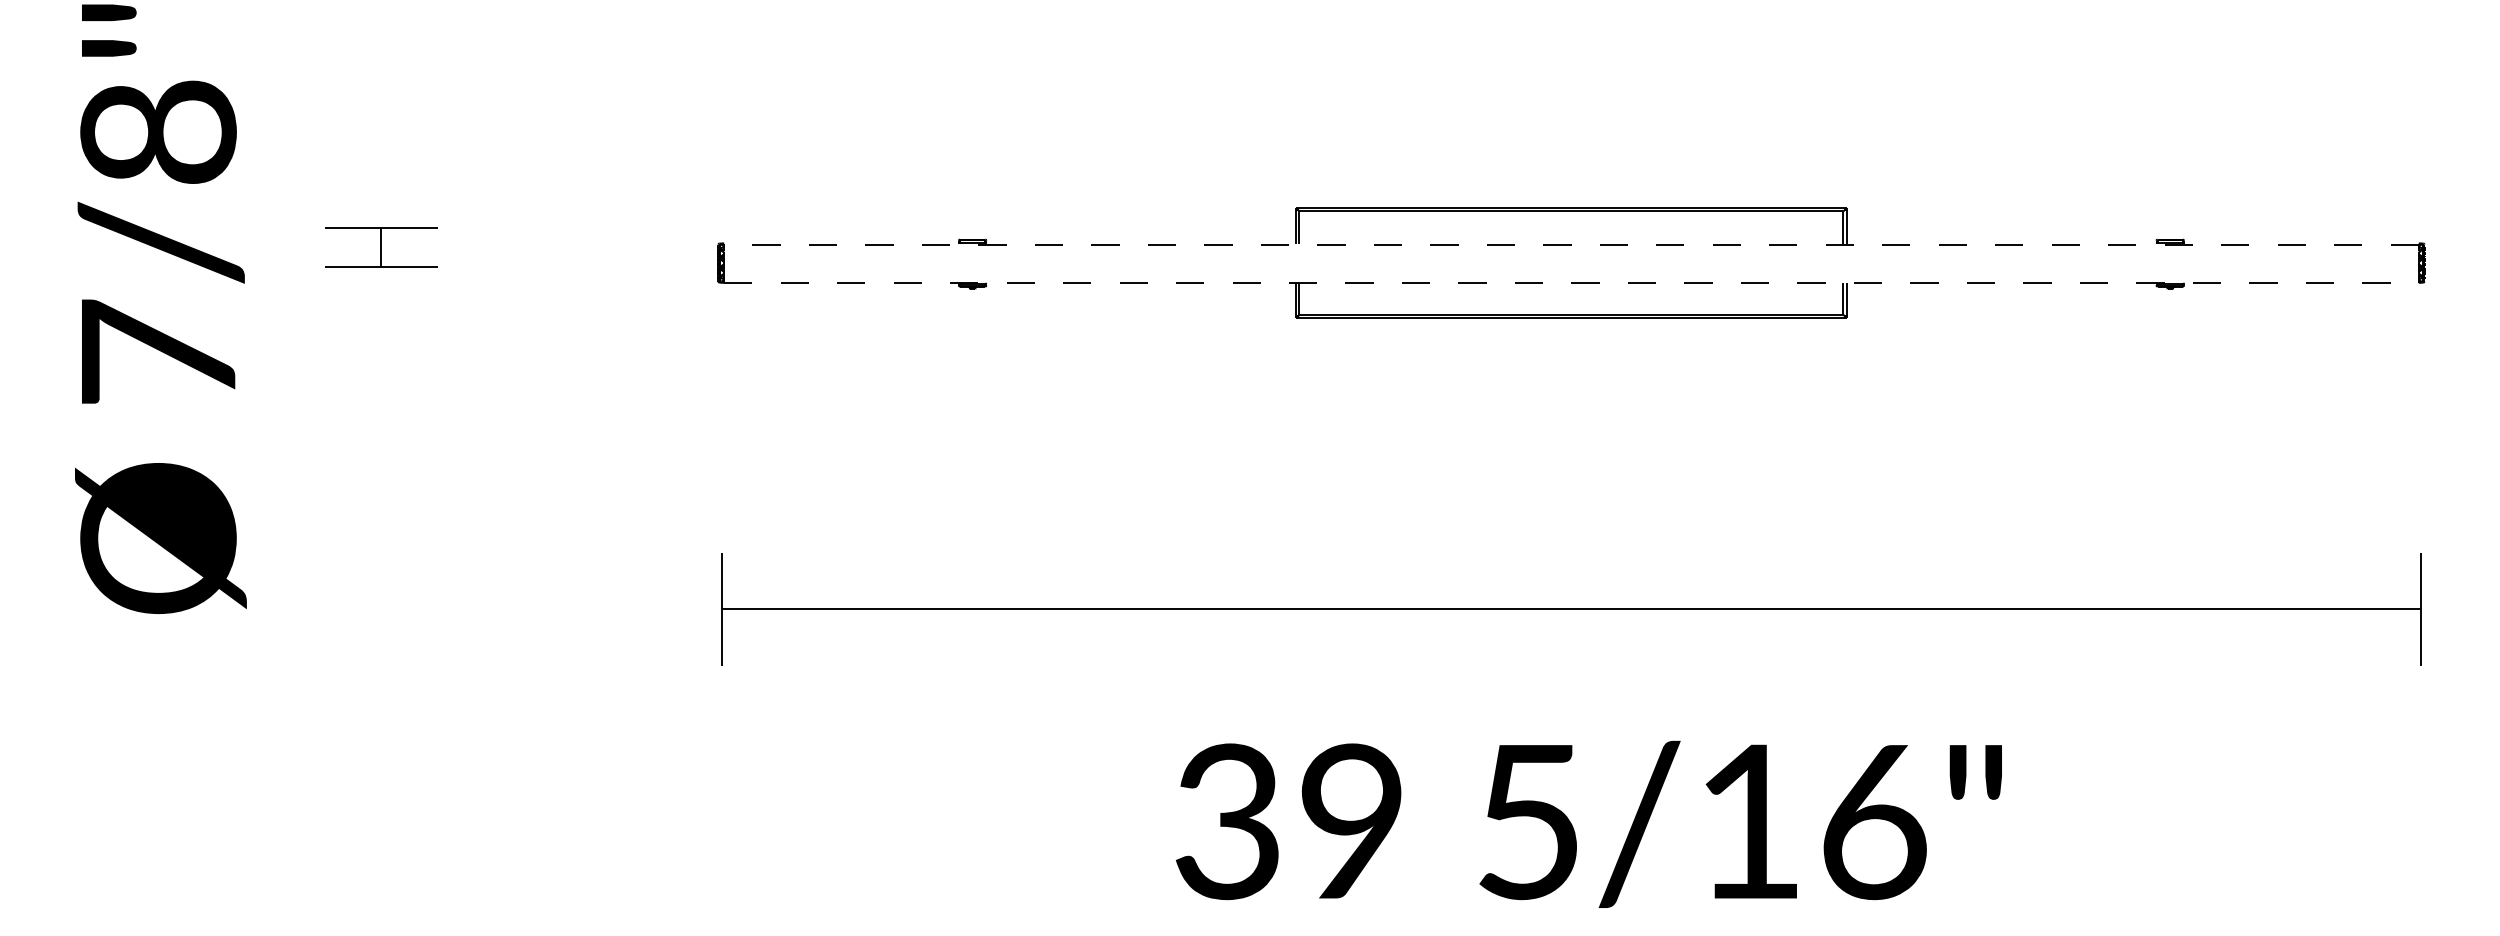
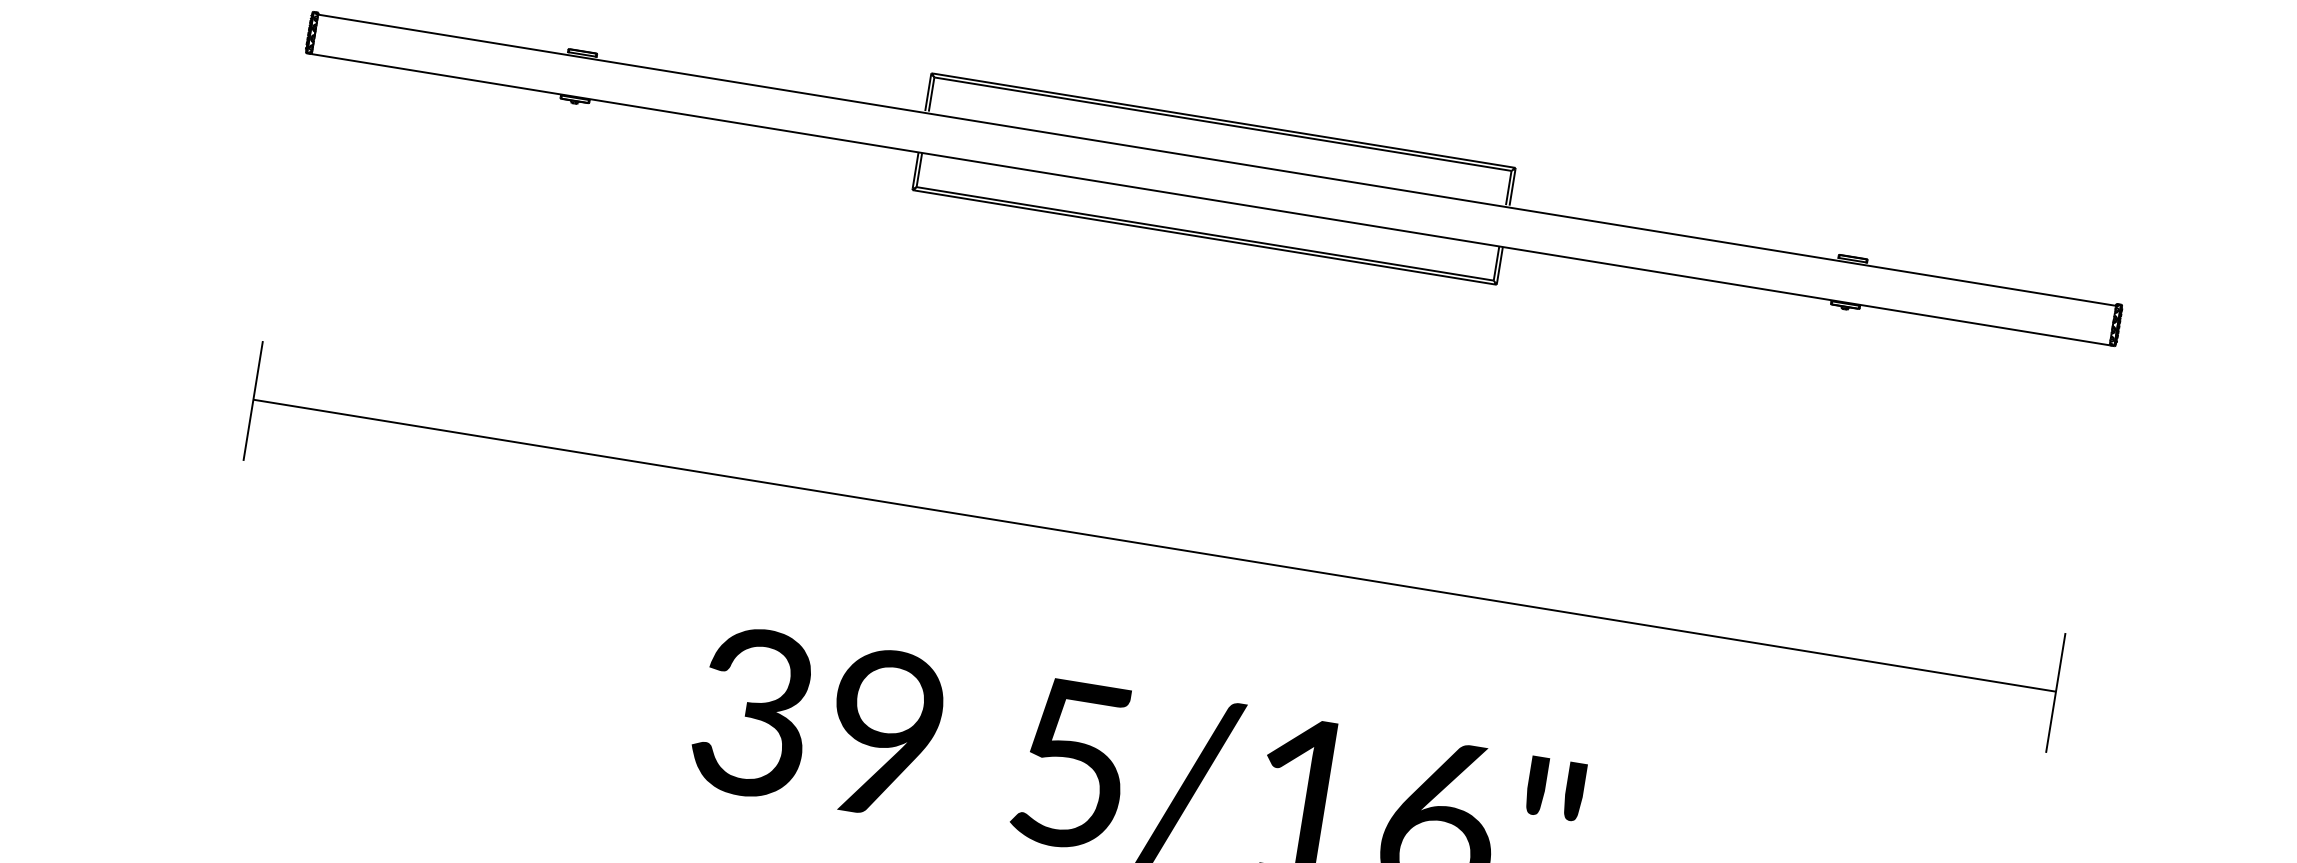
line: (1570, 245) -> (1216, 160), dashed -> solid
line: (1571, 282) -> (1210, 199), dashed -> solid

